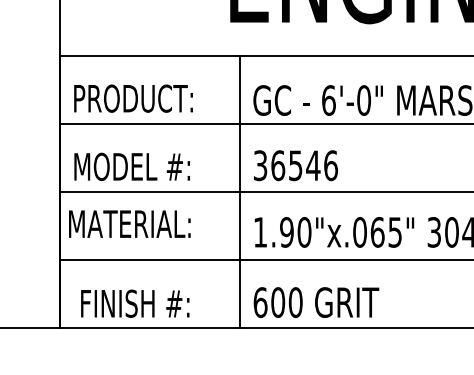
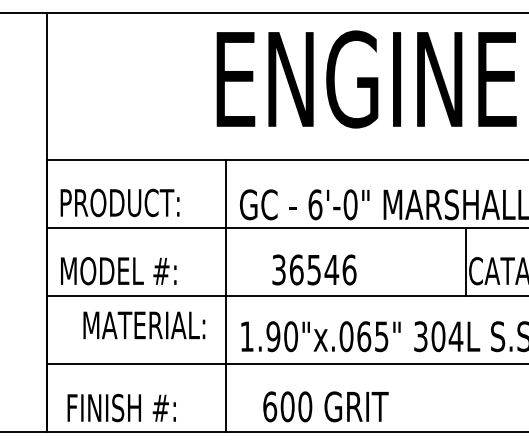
text: (295, 165) -> (314, 269), moved
text: (129, 224) -> (144, 325), moved
text: (315, 302) -> (325, 406), moved

